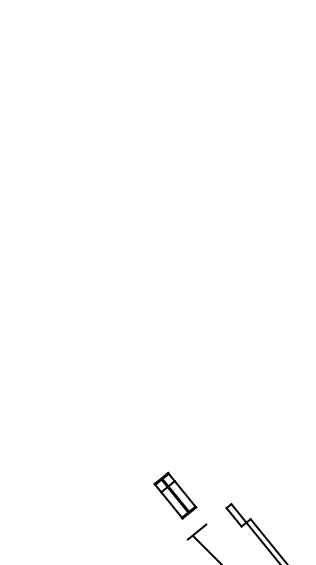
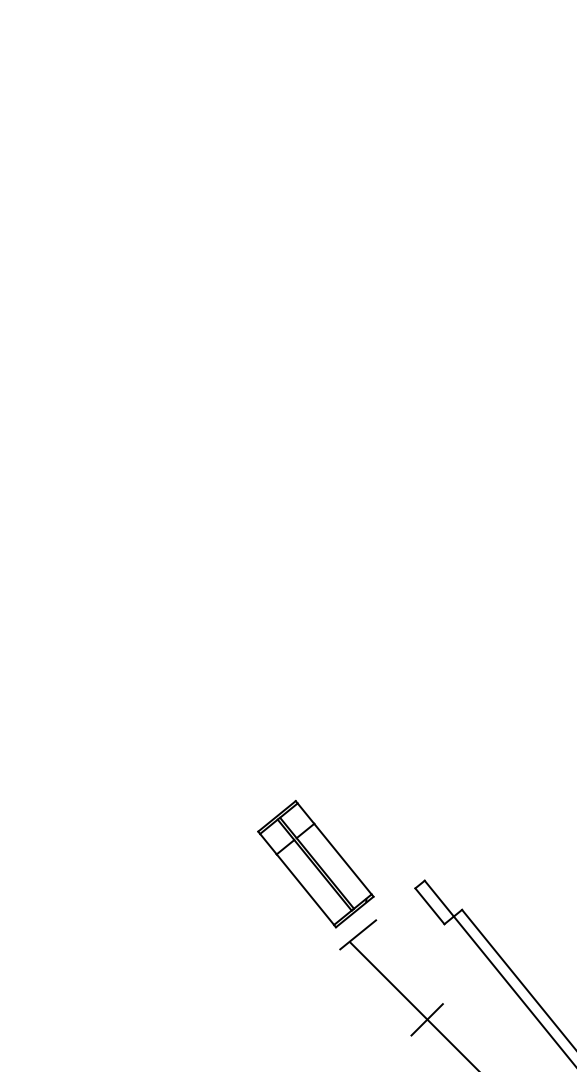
part: (175, 495) -> (316, 863), size x1.43

